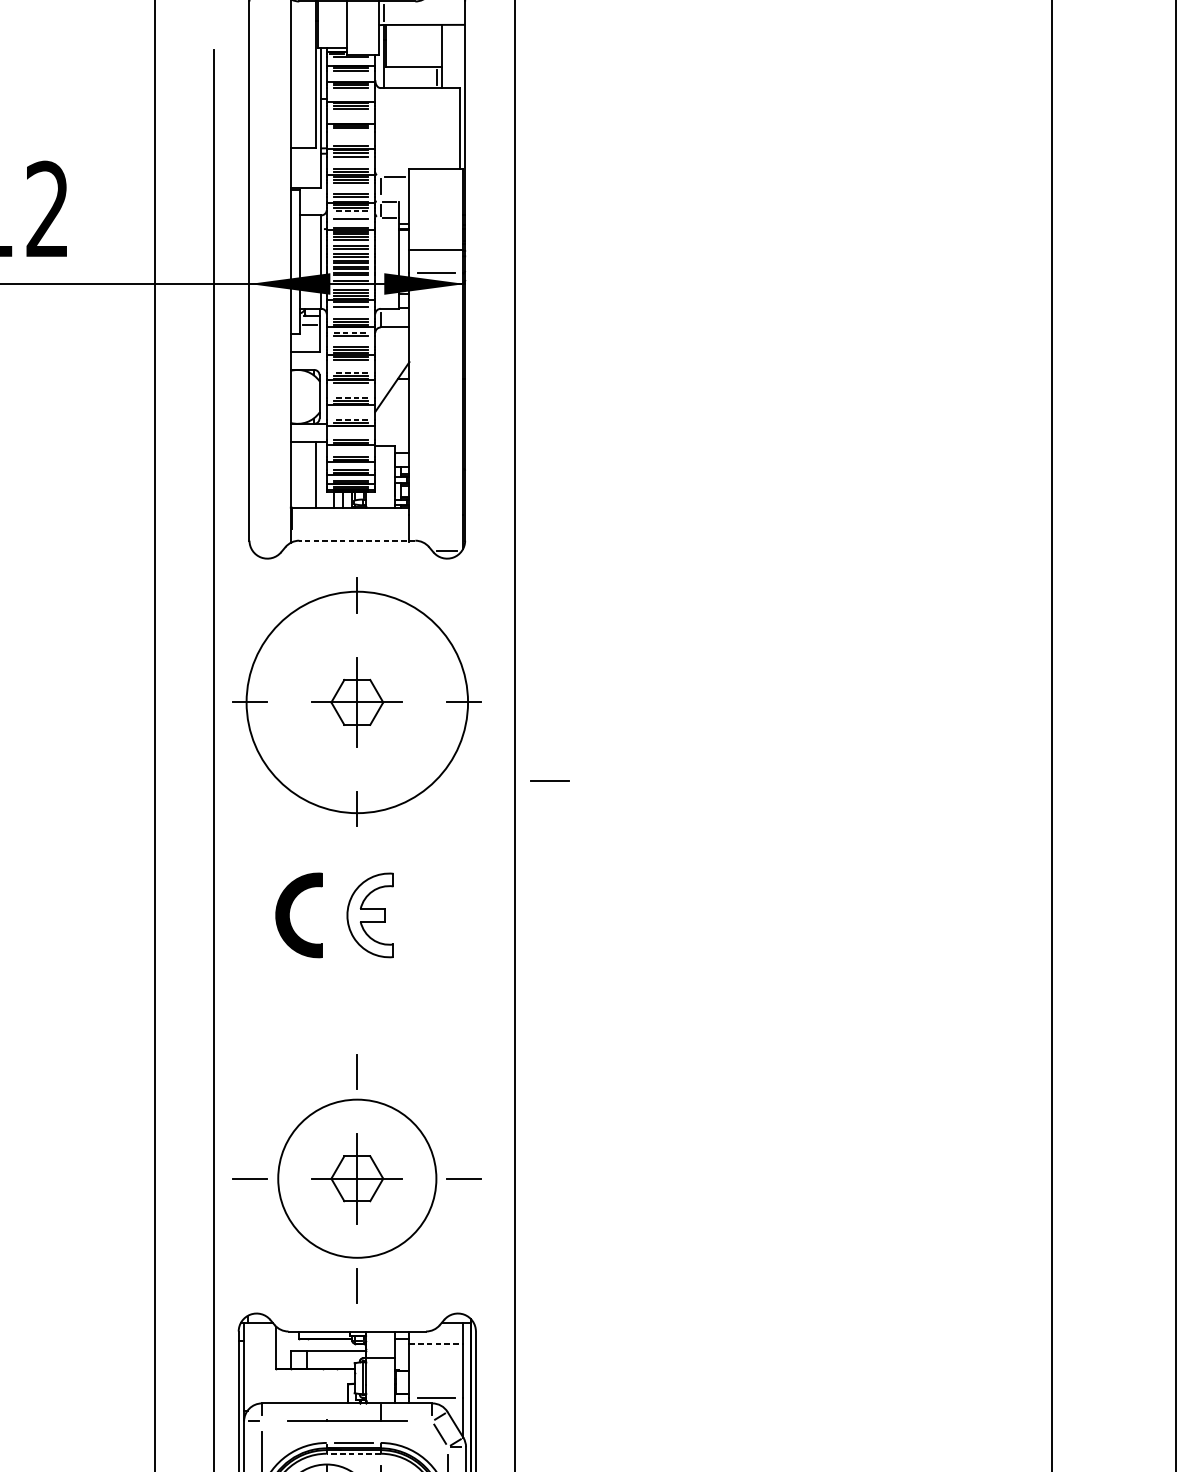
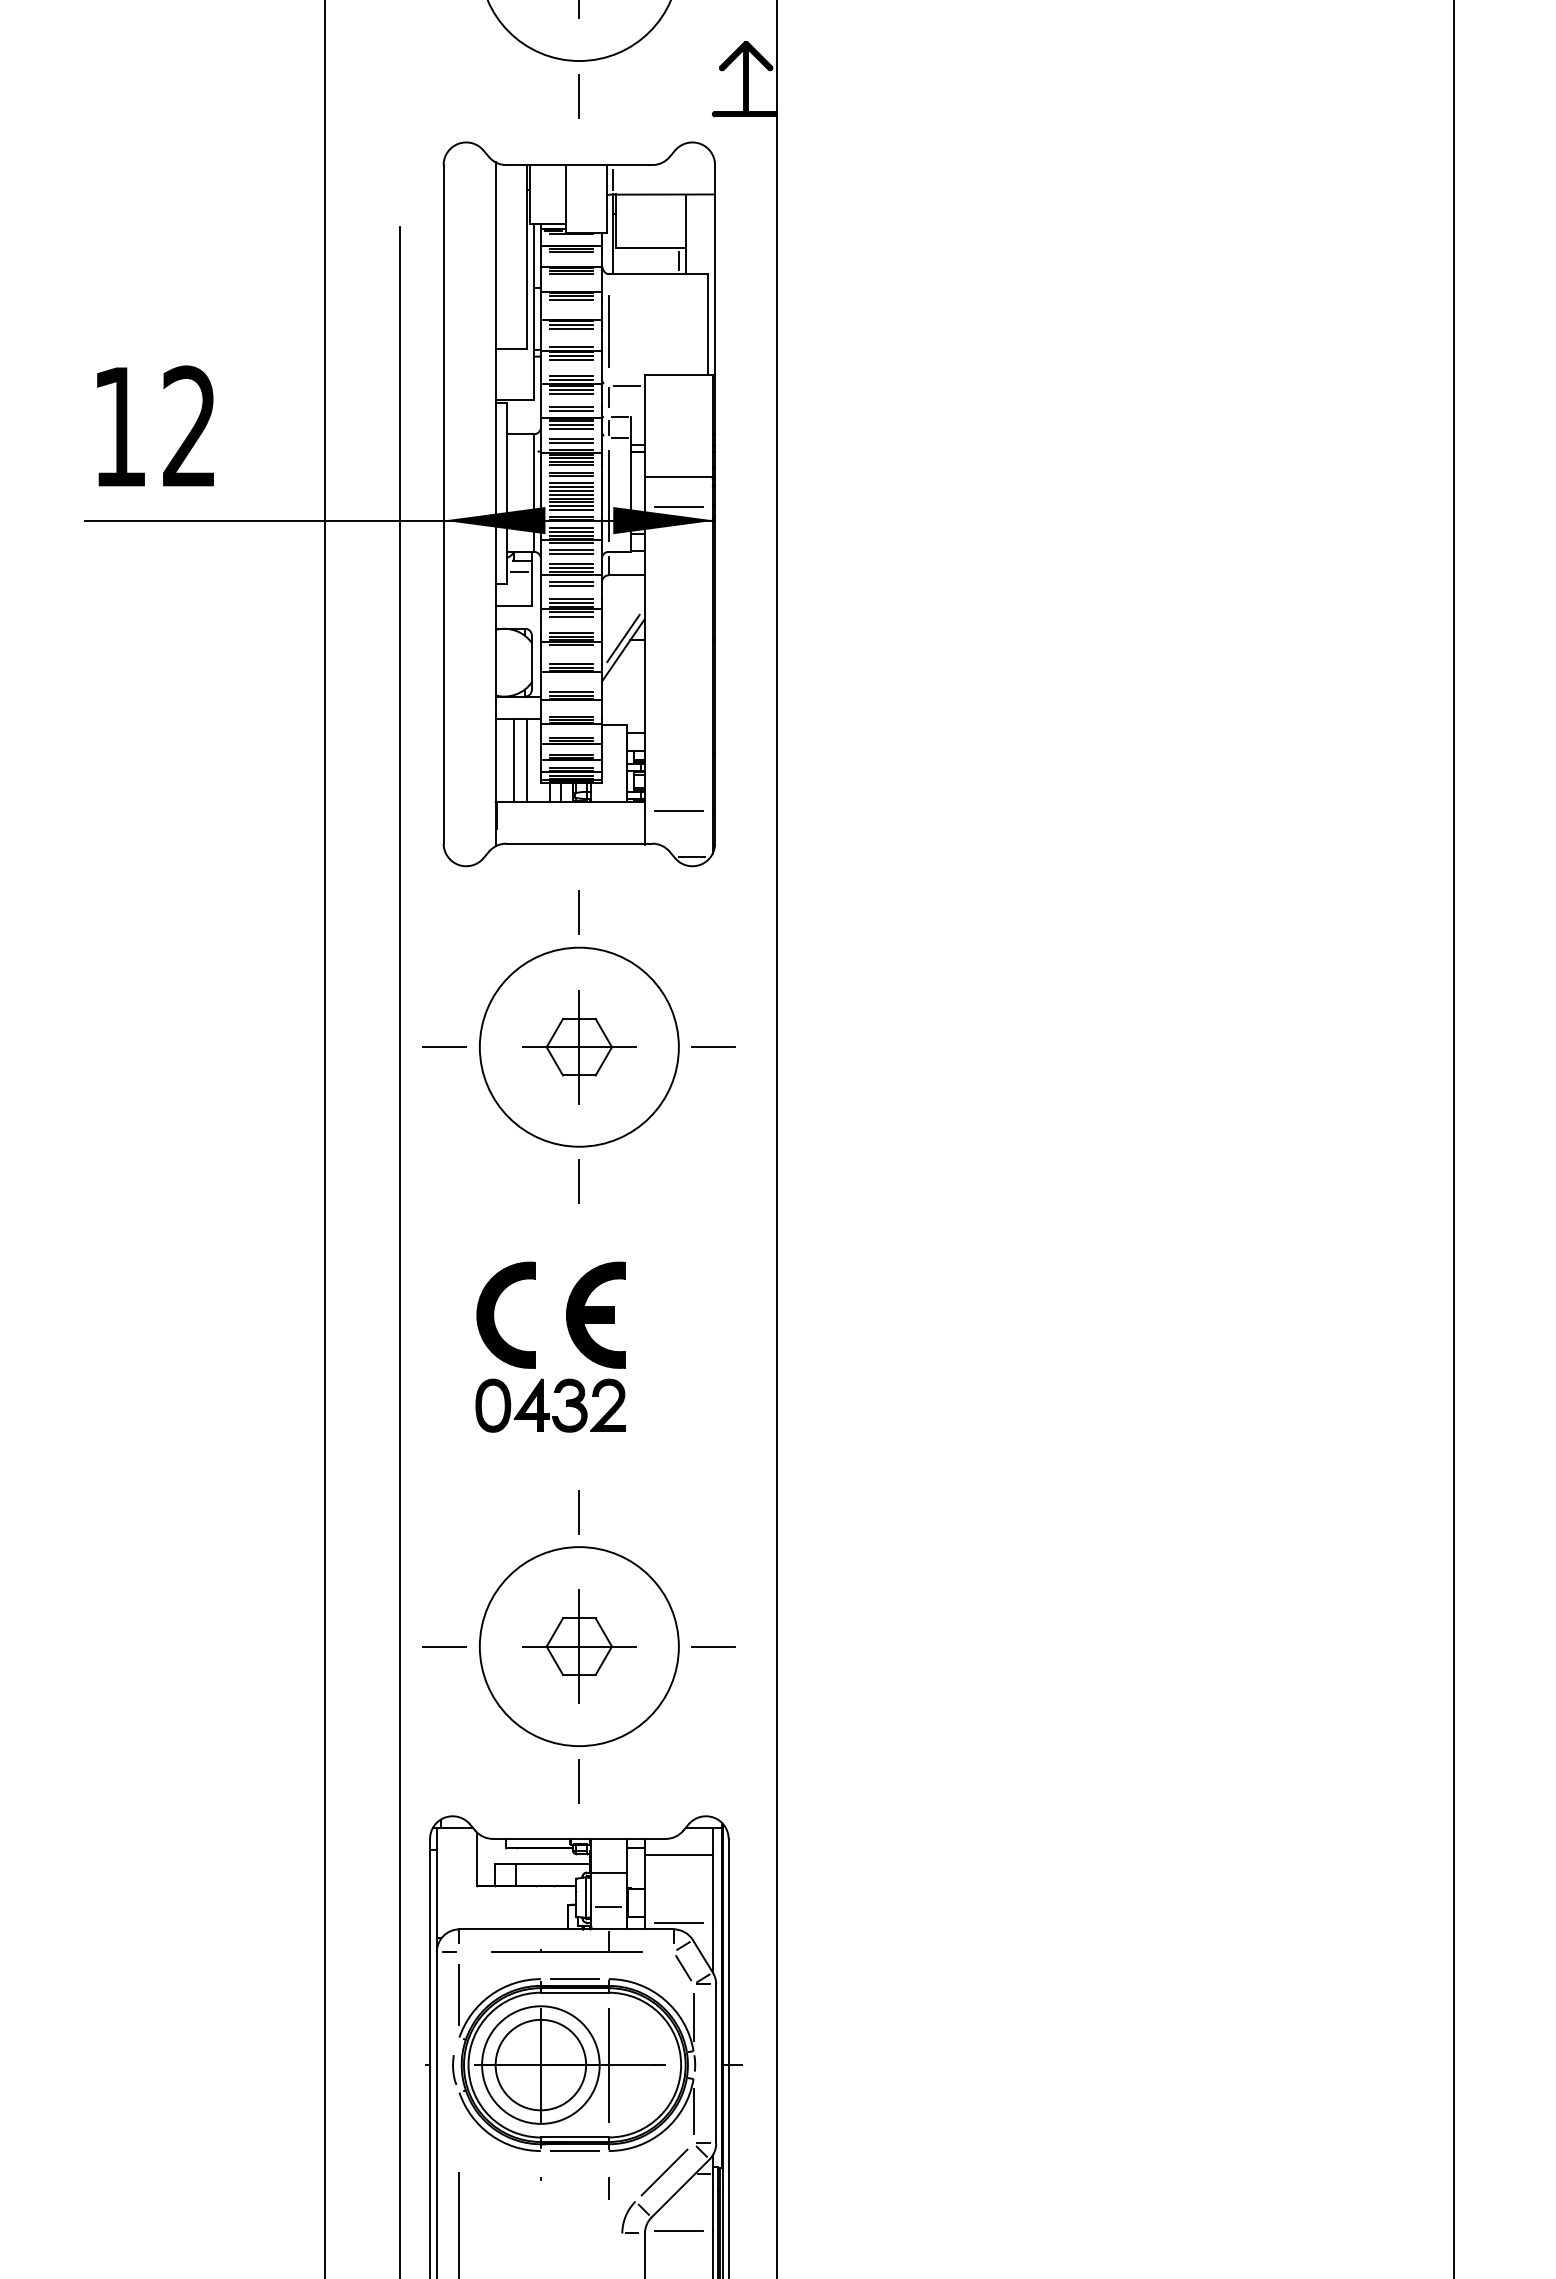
line: (351, 131) -> (571, 328), added
line: (380, 133) -> (608, 331), added
line: (350, 211) -> (570, 429), dashed -> solid
line: (351, 222) -> (571, 443), added
line: (380, 264) -> (608, 496), added
line: (351, 310) -> (571, 553), added
line: (351, 332) -> (571, 581), dashed -> solid
line: (350, 372) -> (570, 632), dashed -> solid
line: (392, 377) -> (623, 638), added
line: (350, 397) -> (570, 663), dashed -> solid
line: (350, 419) -> (570, 691), dashed -> solid
line: (304, 474) -> (513, 760), added
line: (356, 540) -> (578, 843), dashed -> solid
circle: (356, 701) -> (578, 1046), size x0.71
line: (549, 780) -> (678, 810), moved
fill: (370, 914) -> (595, 1314), added
part: (328, 987) -> (543, 1405), added
line: (436, 1343) -> (678, 1854), dashed -> solid
line: (380, 1385) -> (608, 1906), added
line: (353, 1453) -> (574, 1992), dashed -> solid

